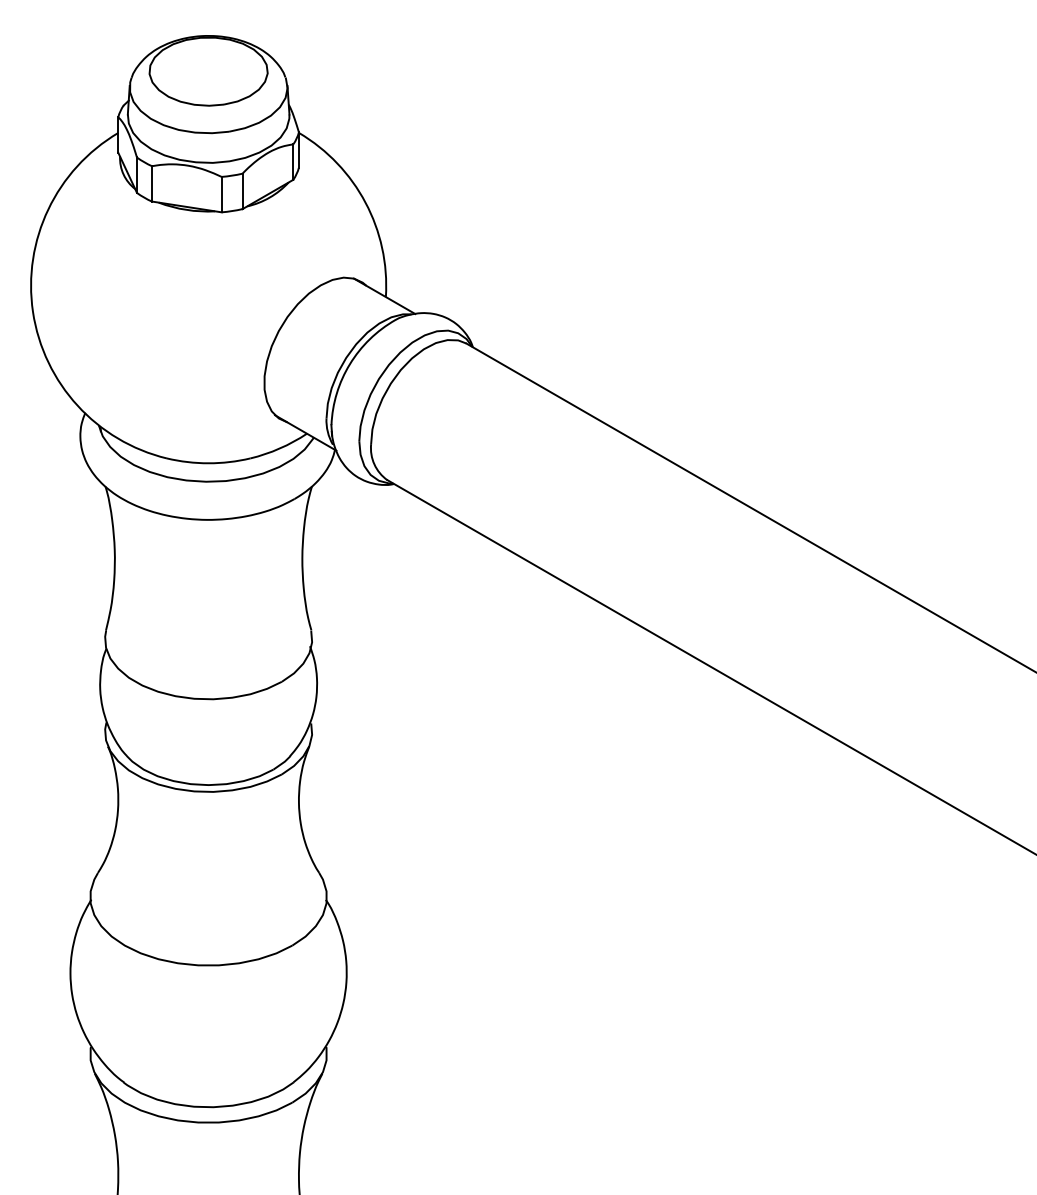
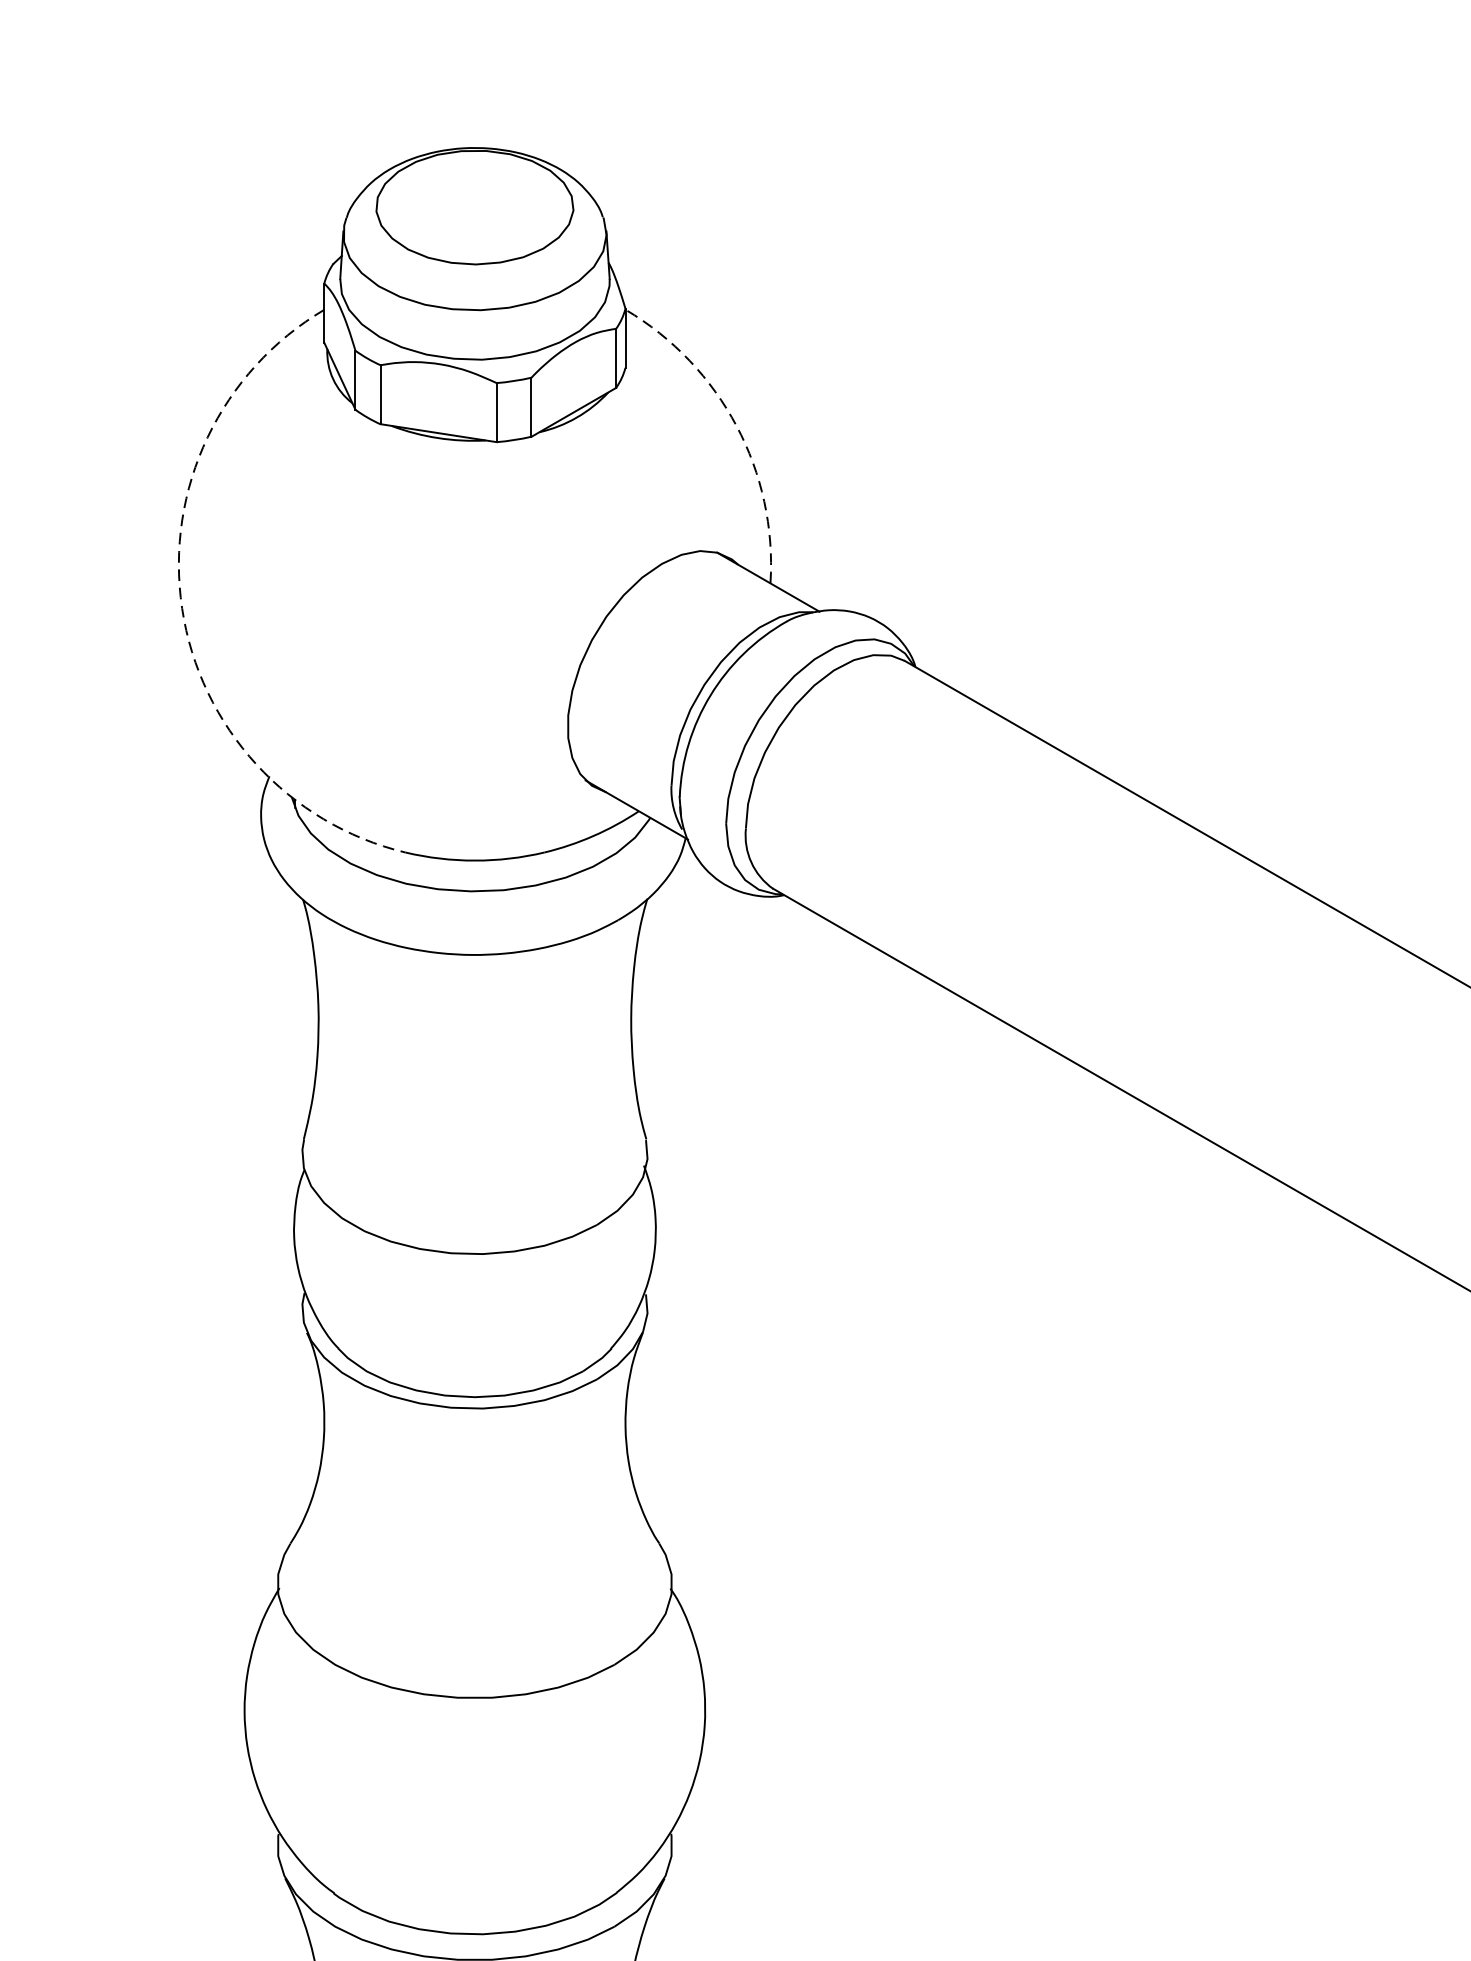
arc: (365, 202) -> (736, 425), solid -> dashed
arc: (33, 312) -> (182, 609), solid -> dashed

